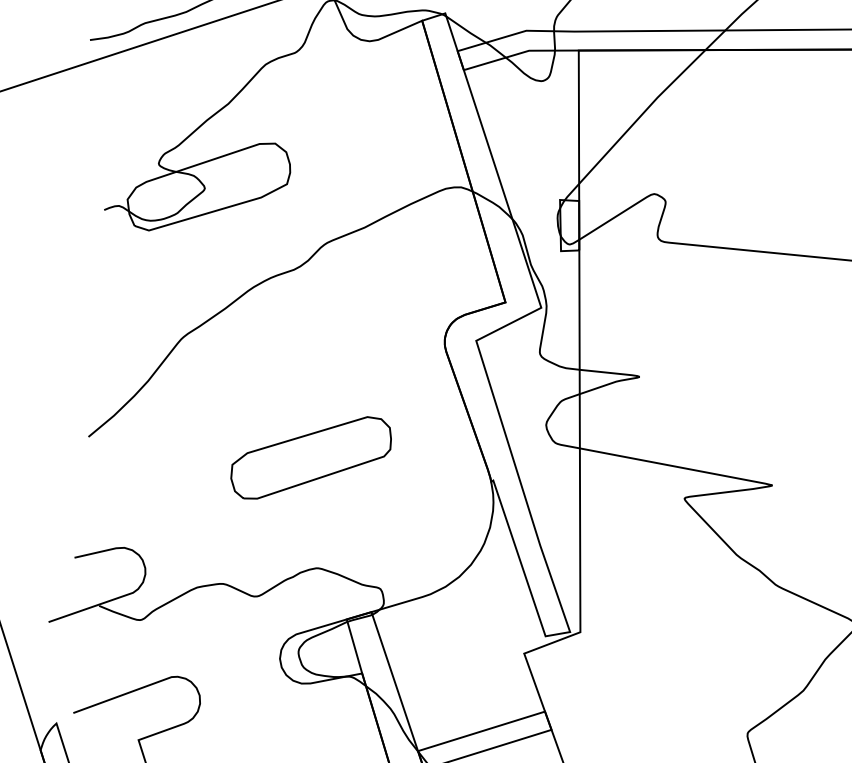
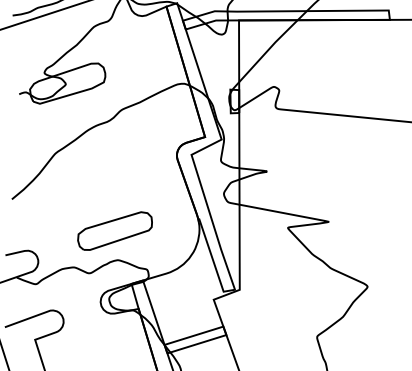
part: (309, 456) -> (114, 230), moved

